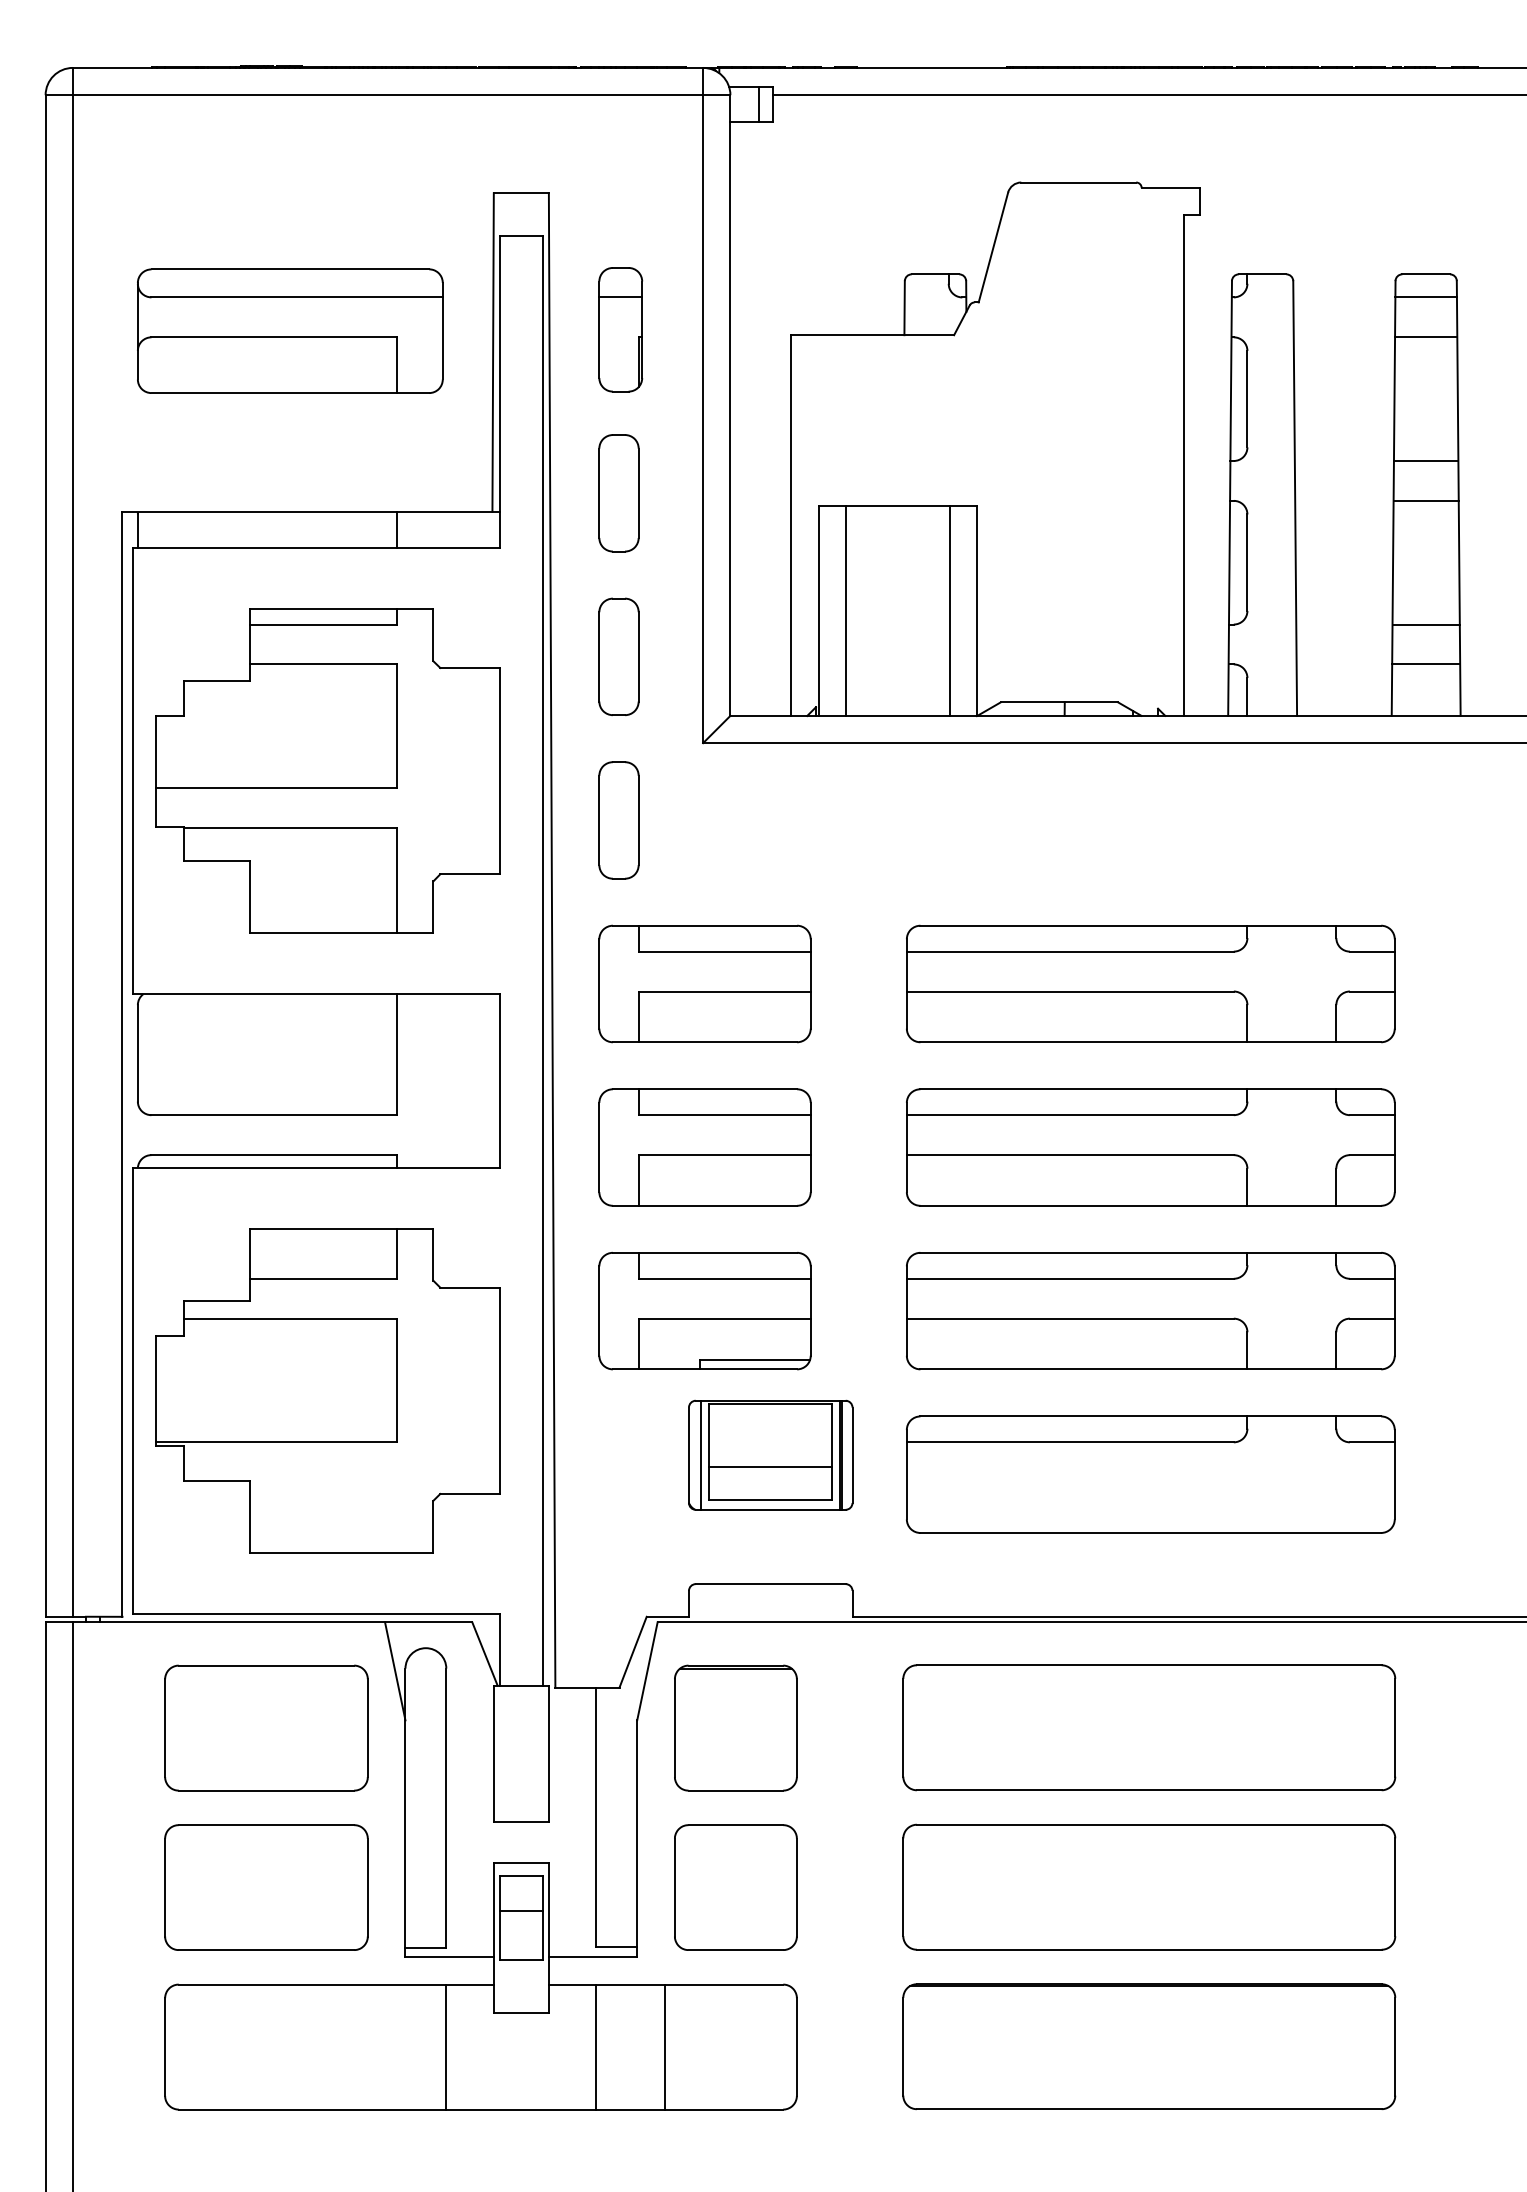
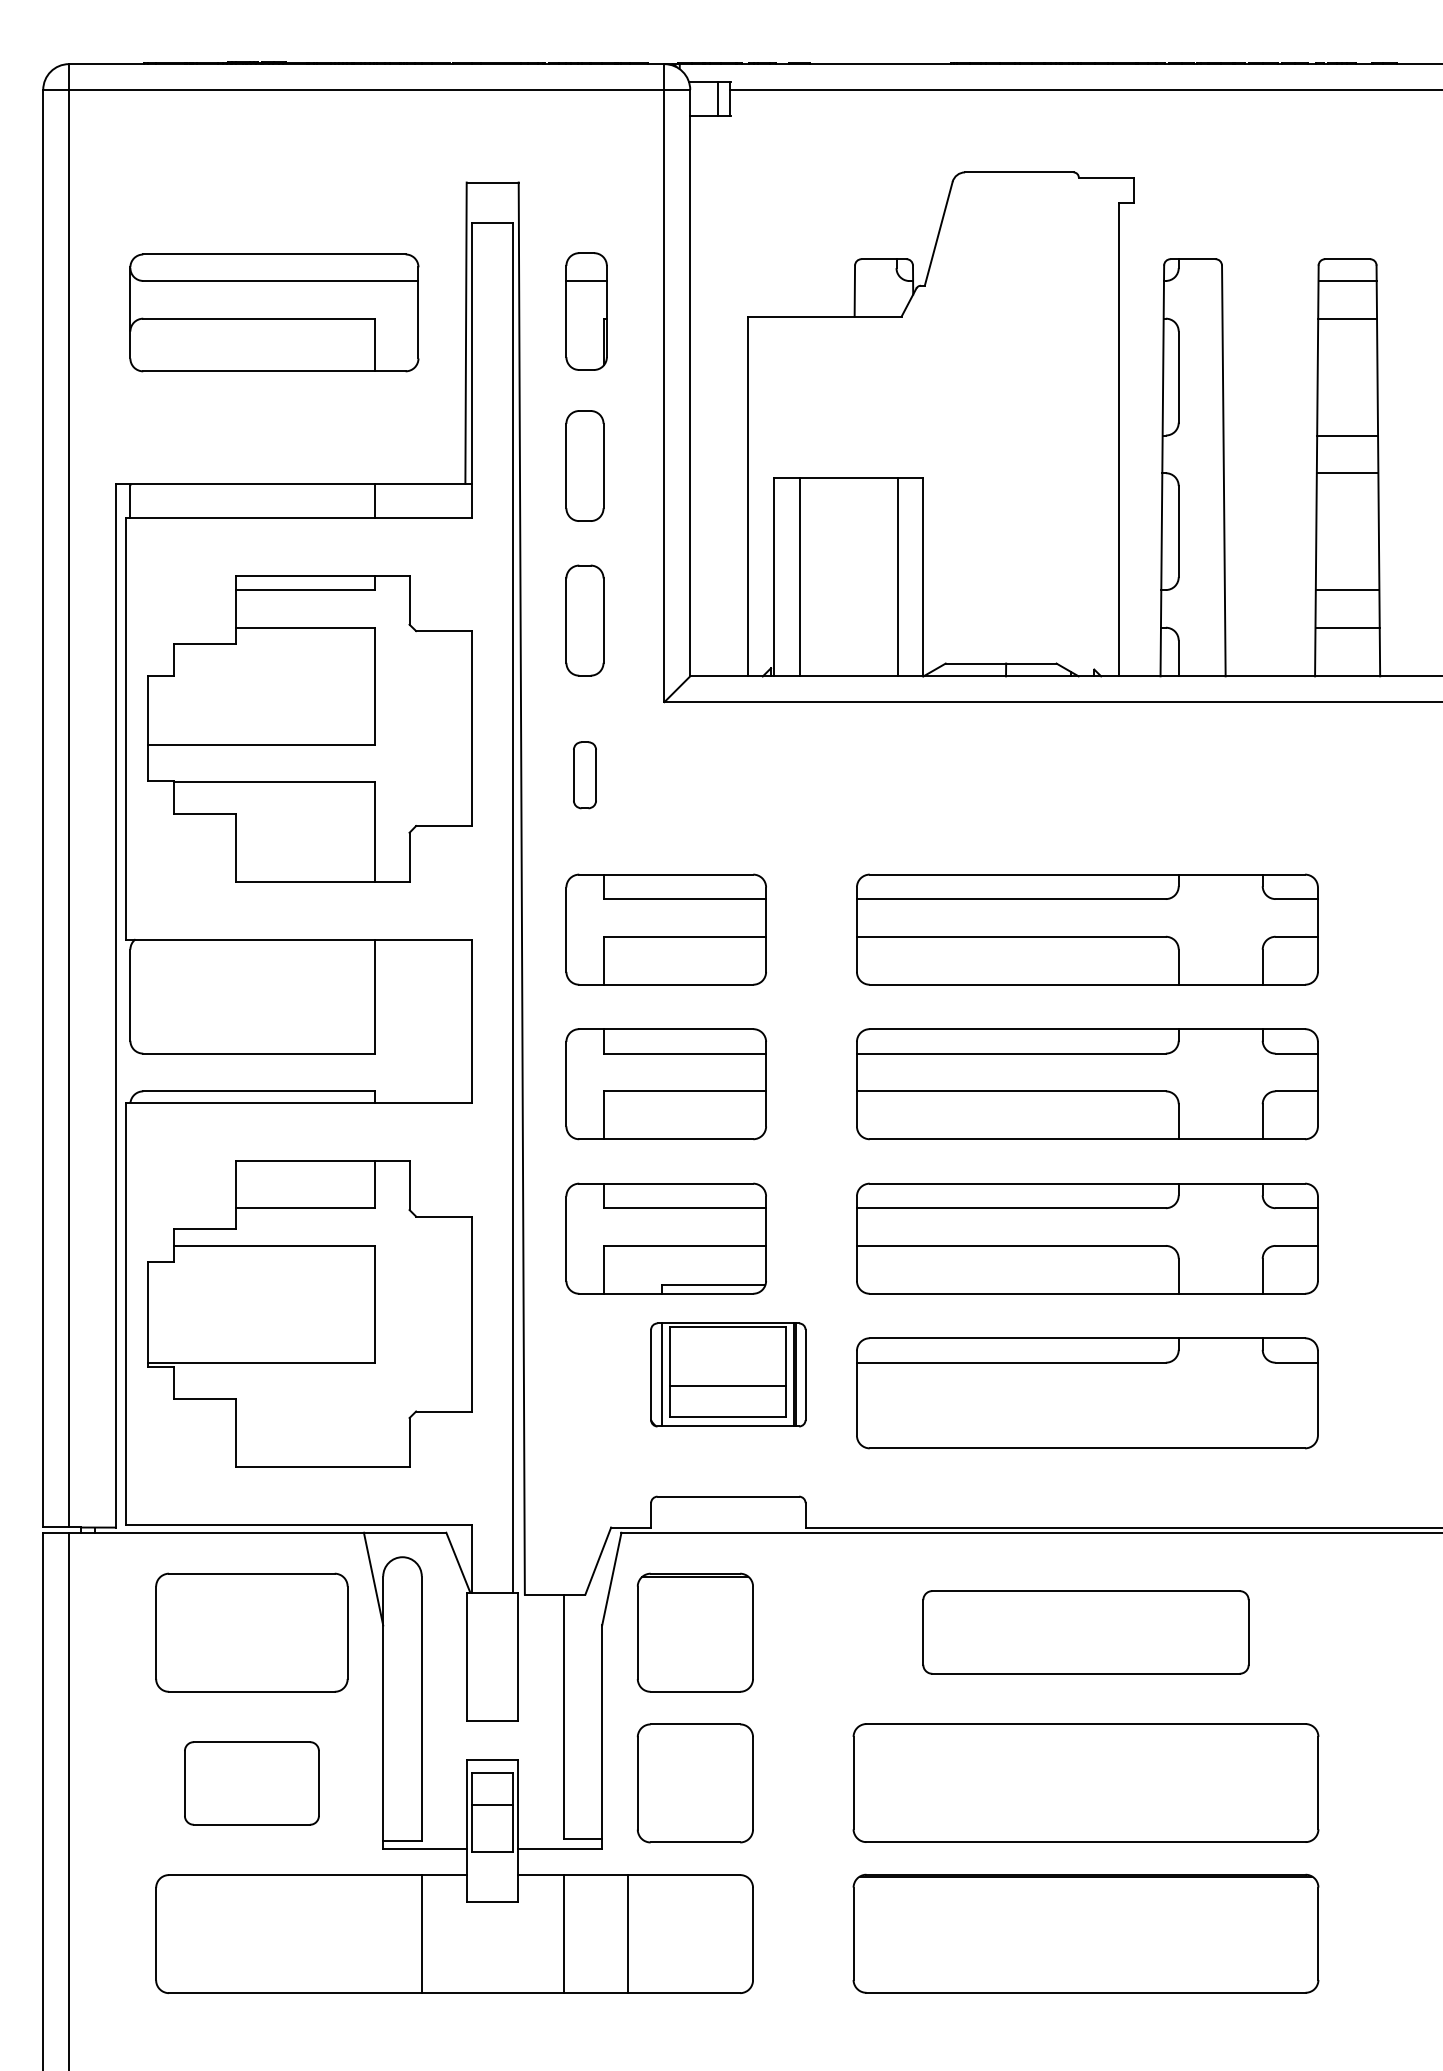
part: (618, 820) -> (584, 775), size x0.6
part: (1148, 1727) -> (1085, 1632), size x0.7
part: (266, 1887) -> (251, 1783), size x0.7

